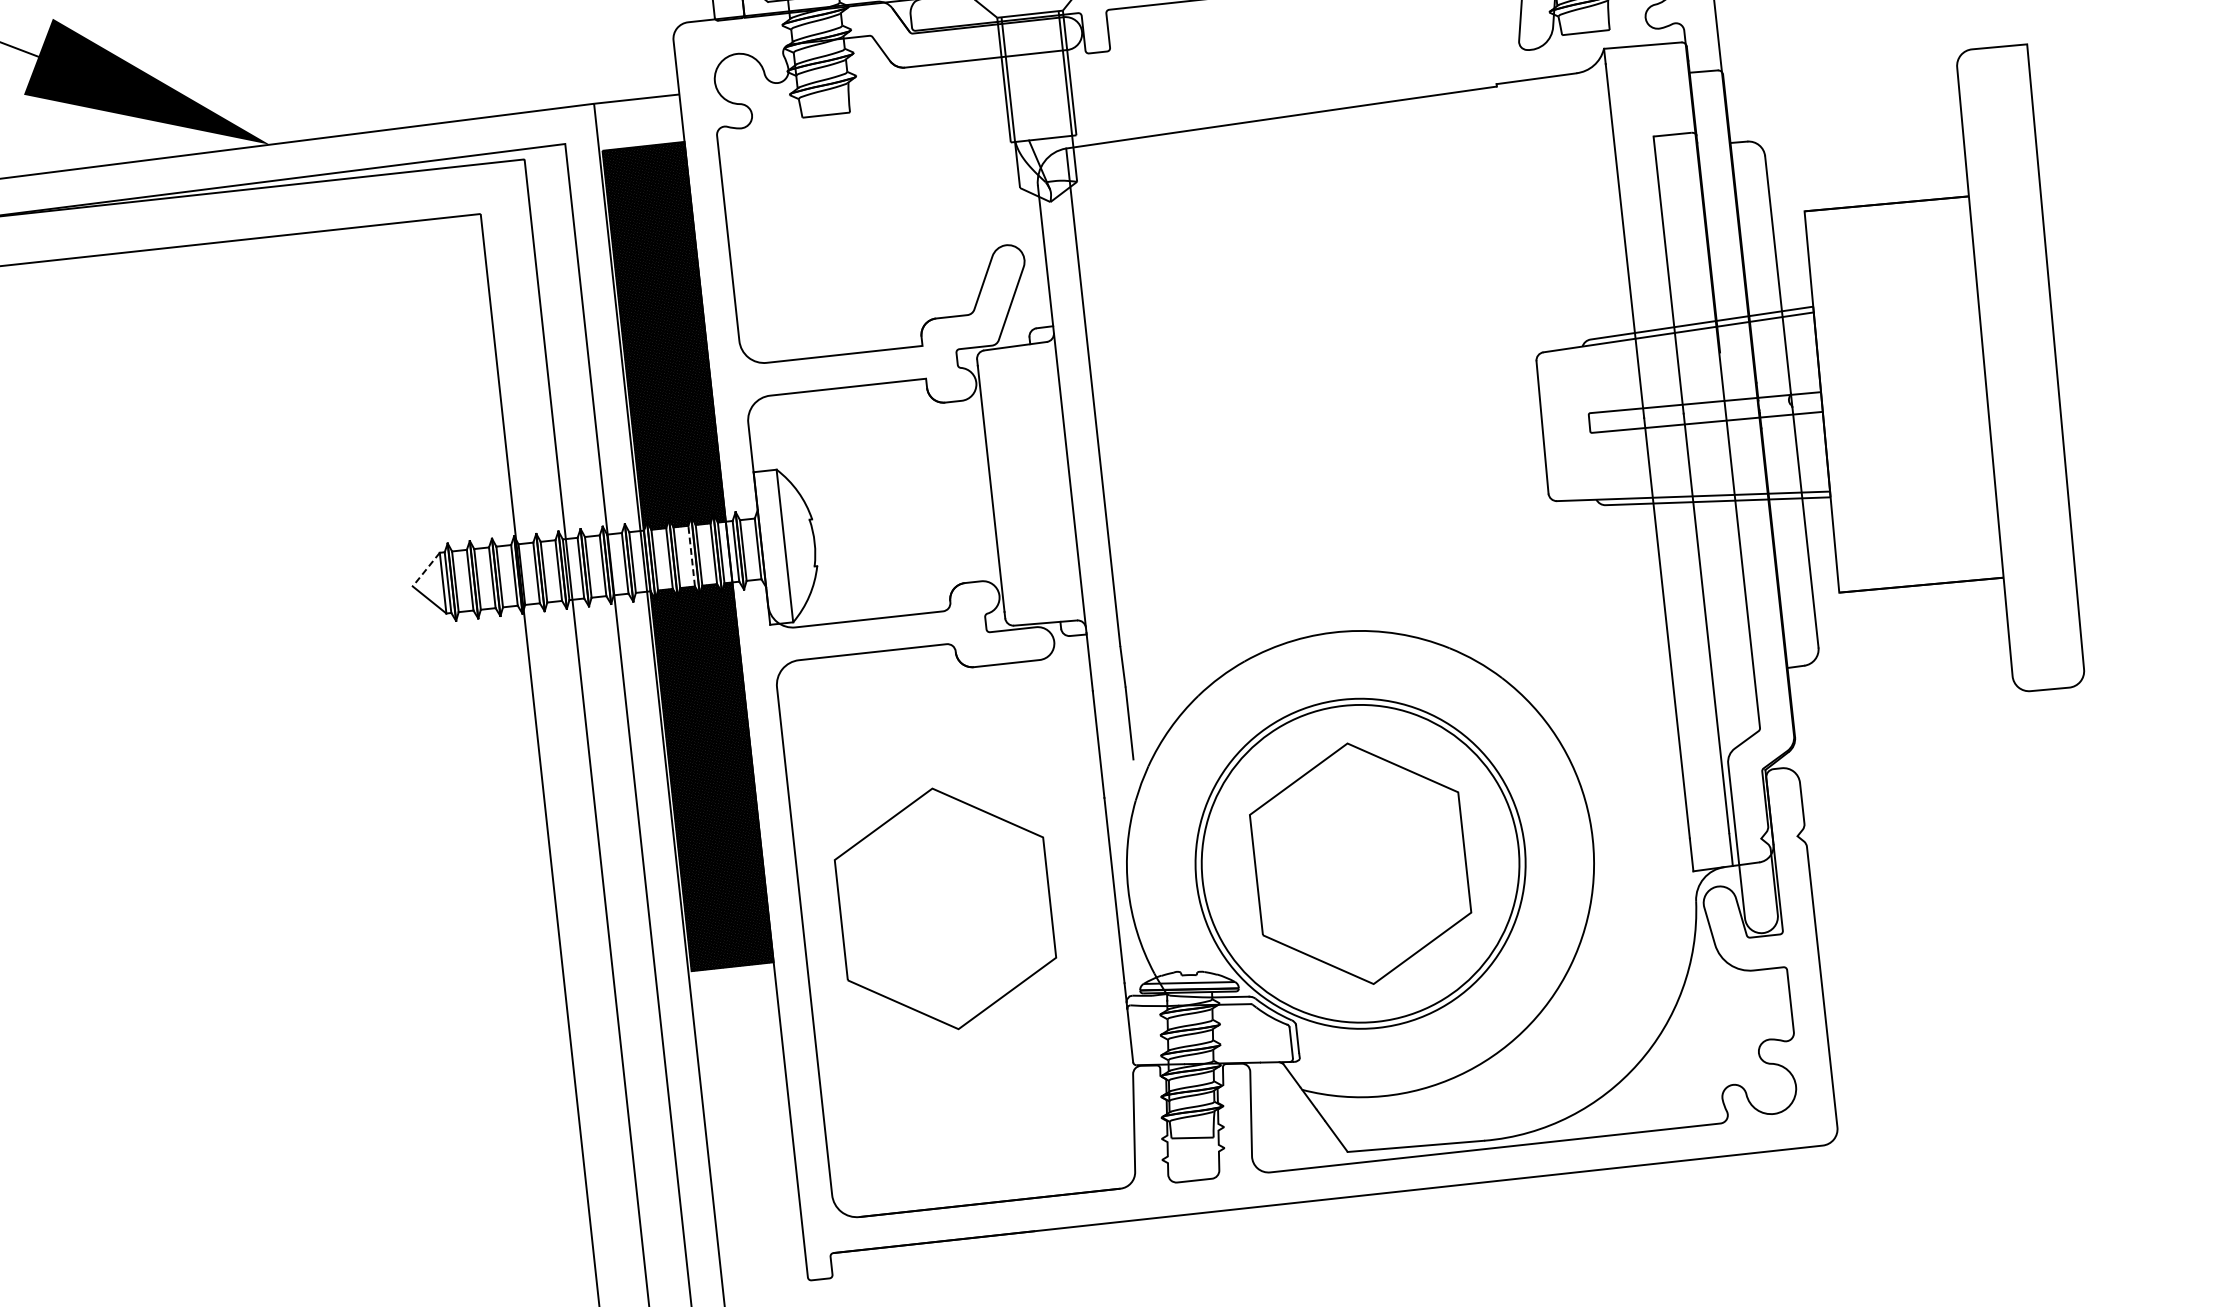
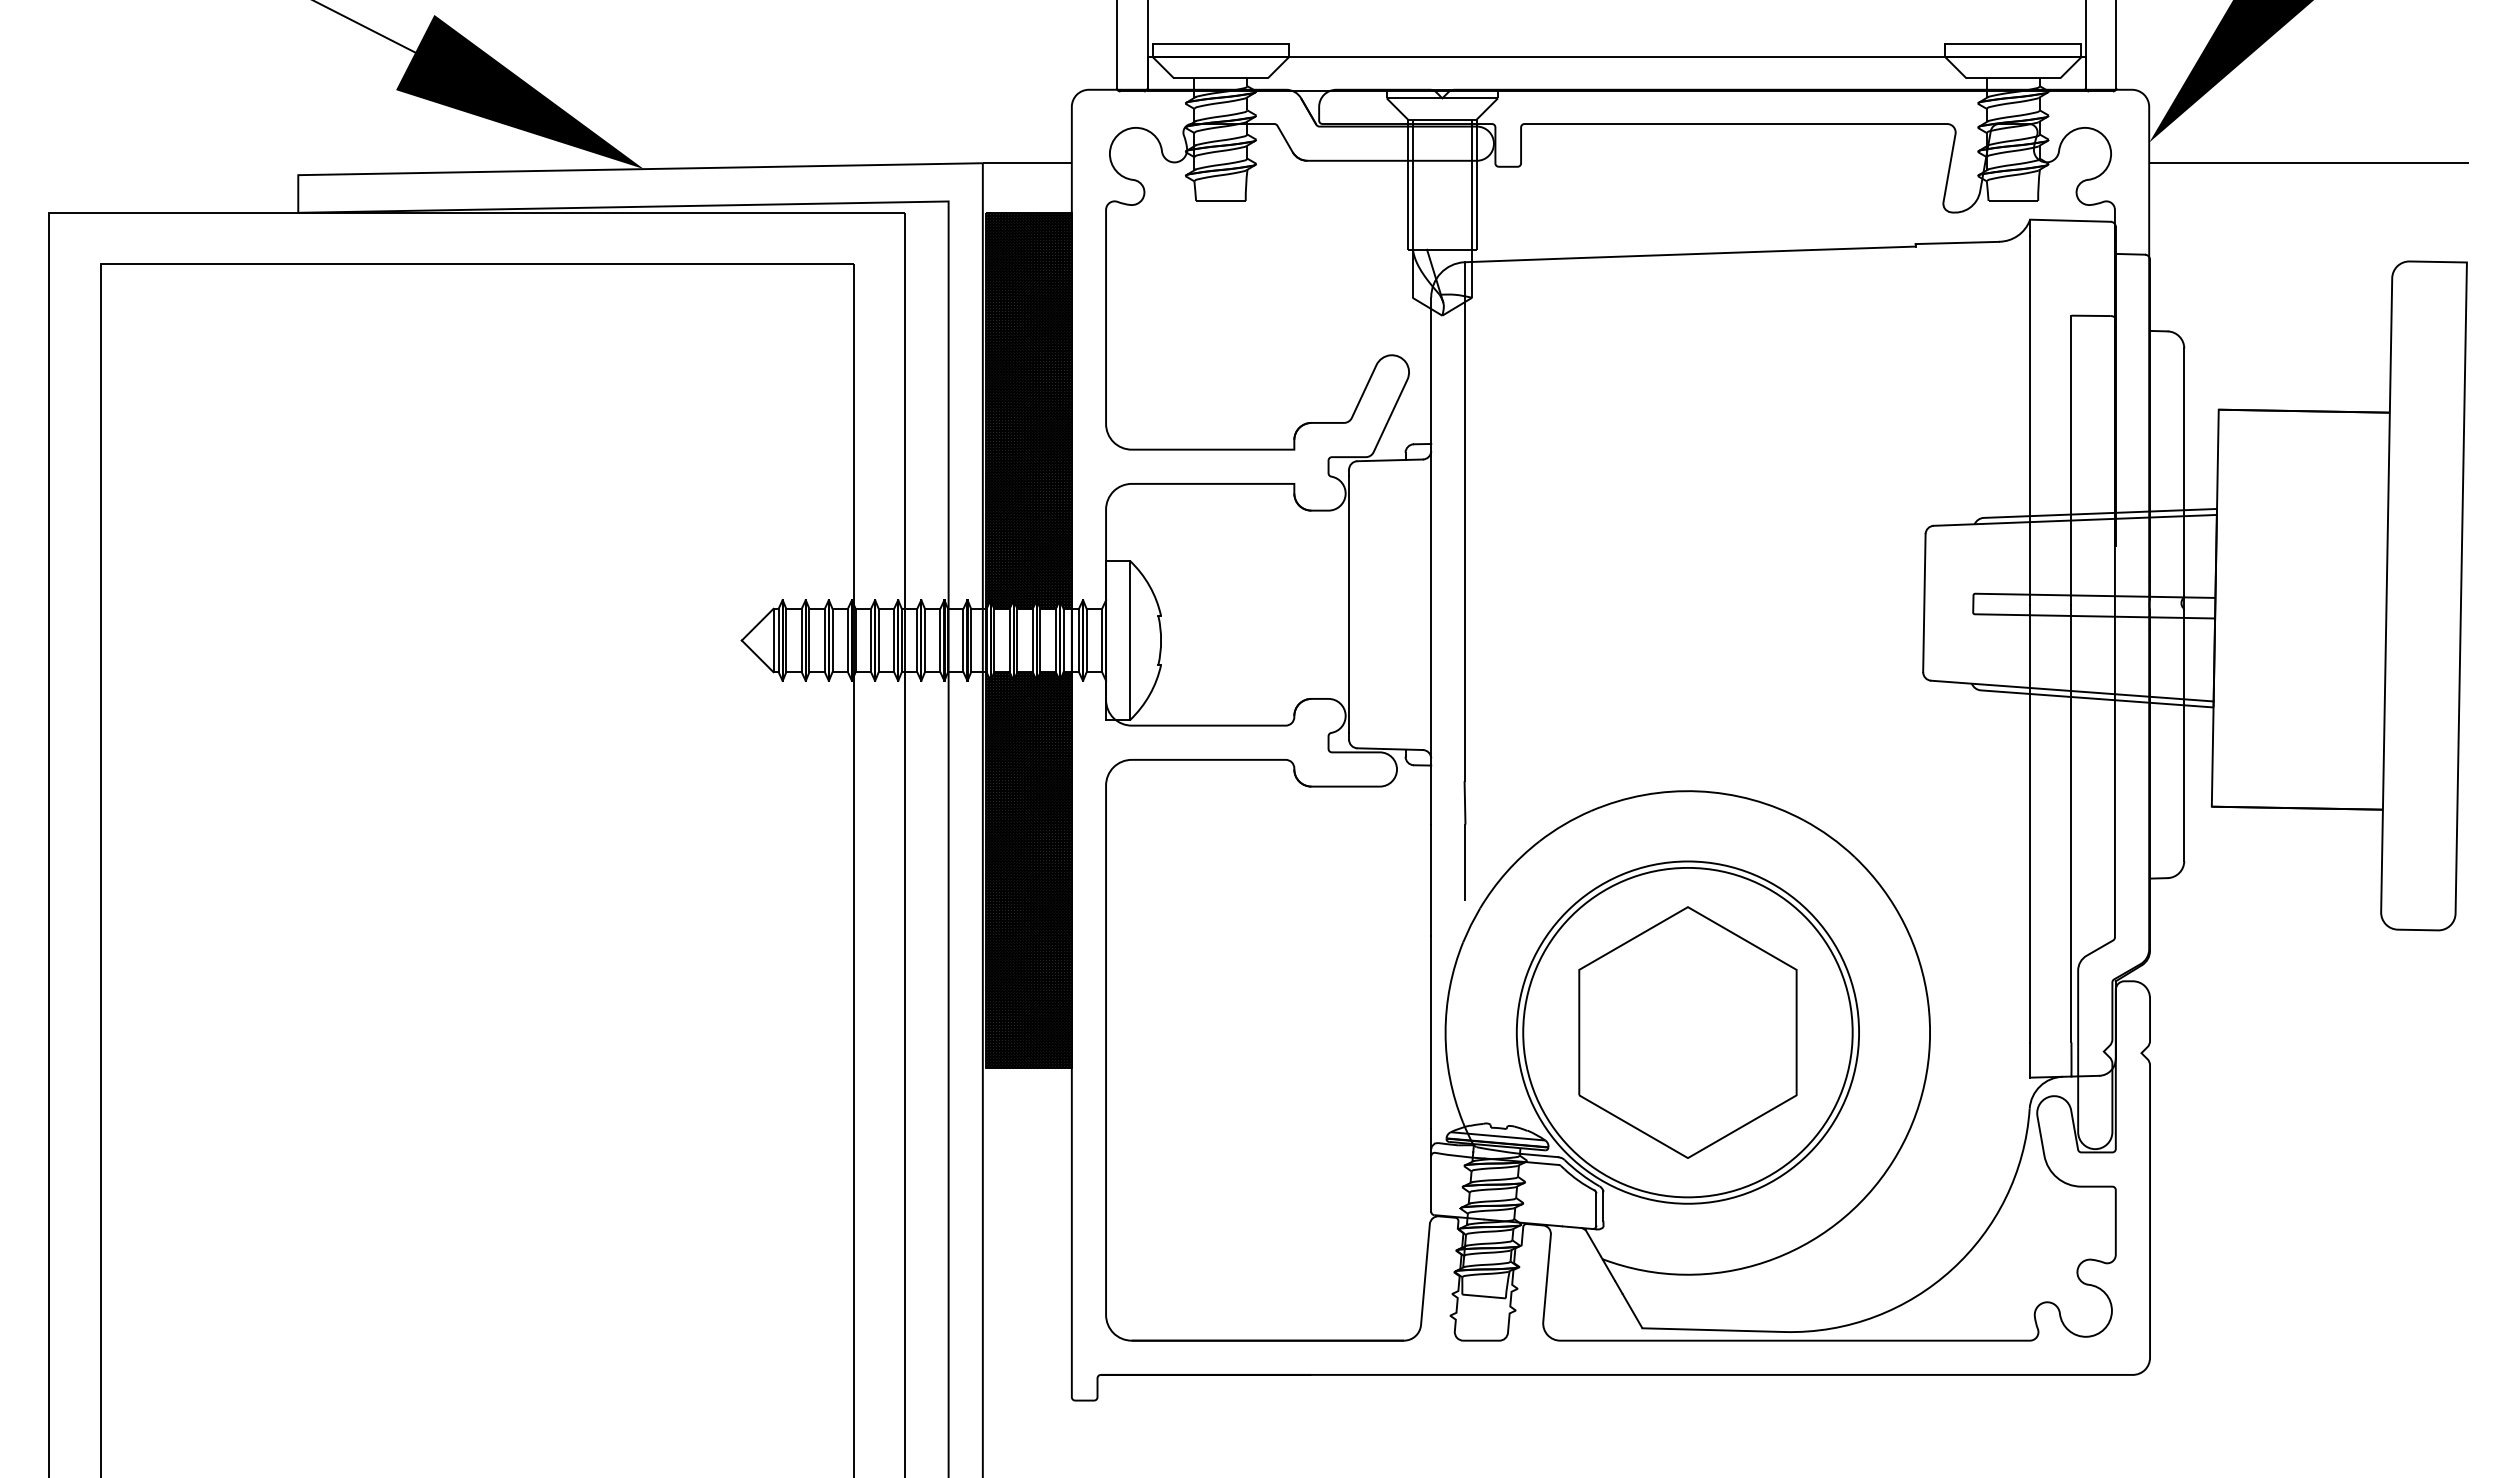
line: (691, 556) -> (1032, 640), dashed -> solid
line: (426, 570) -> (757, 625), dashed -> solid
part: (945, 908) -> (1254, 1032), removed

